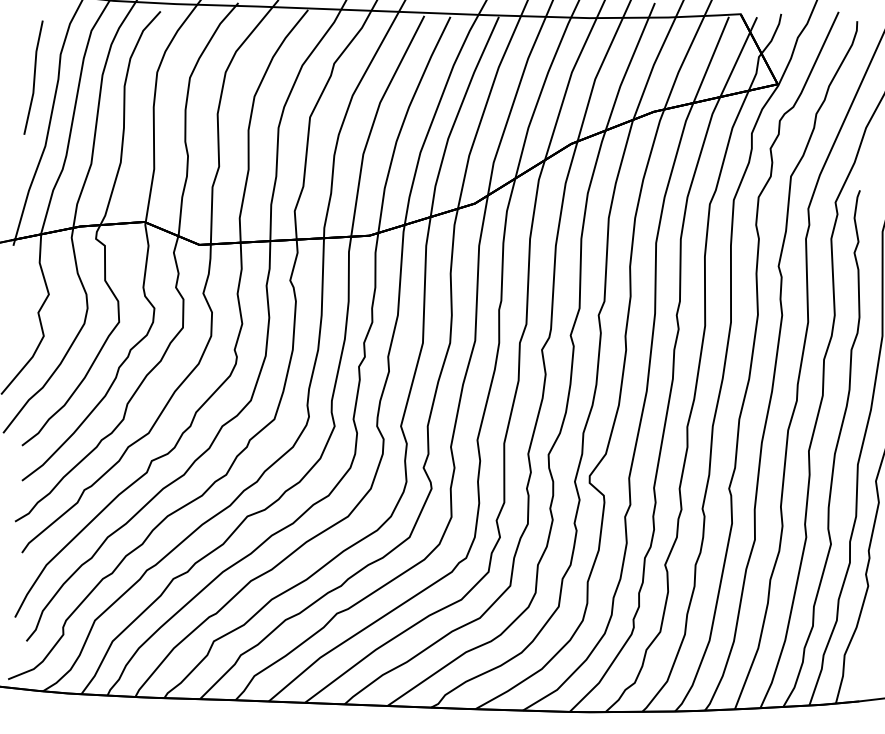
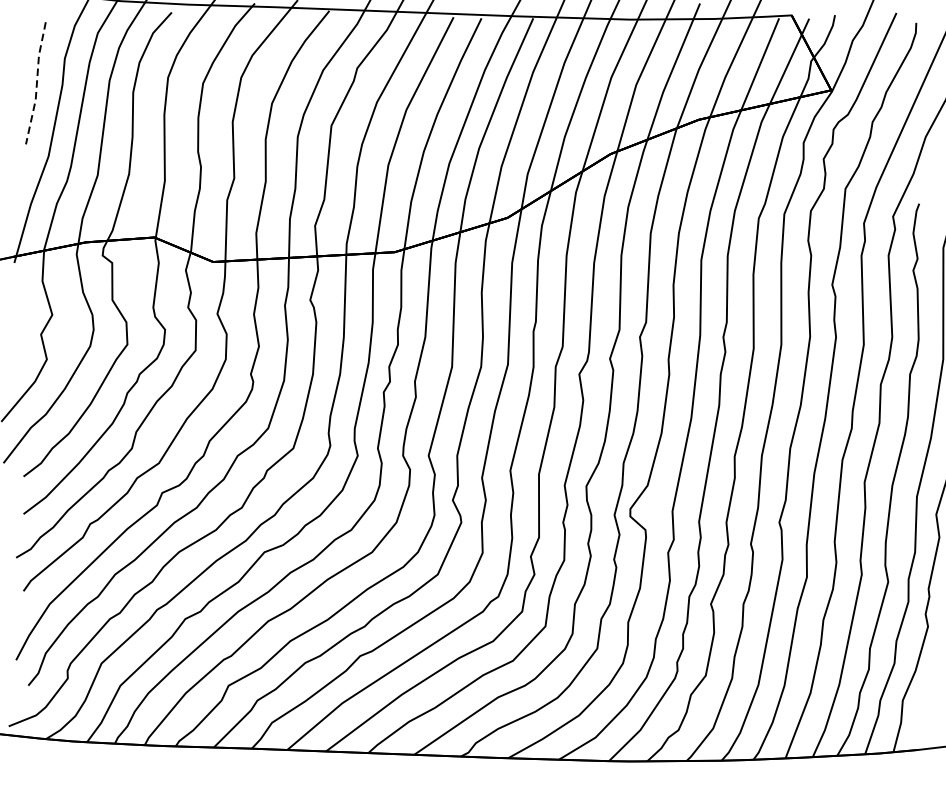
line: (34, 78) -> (36, 84), solid -> dashed

